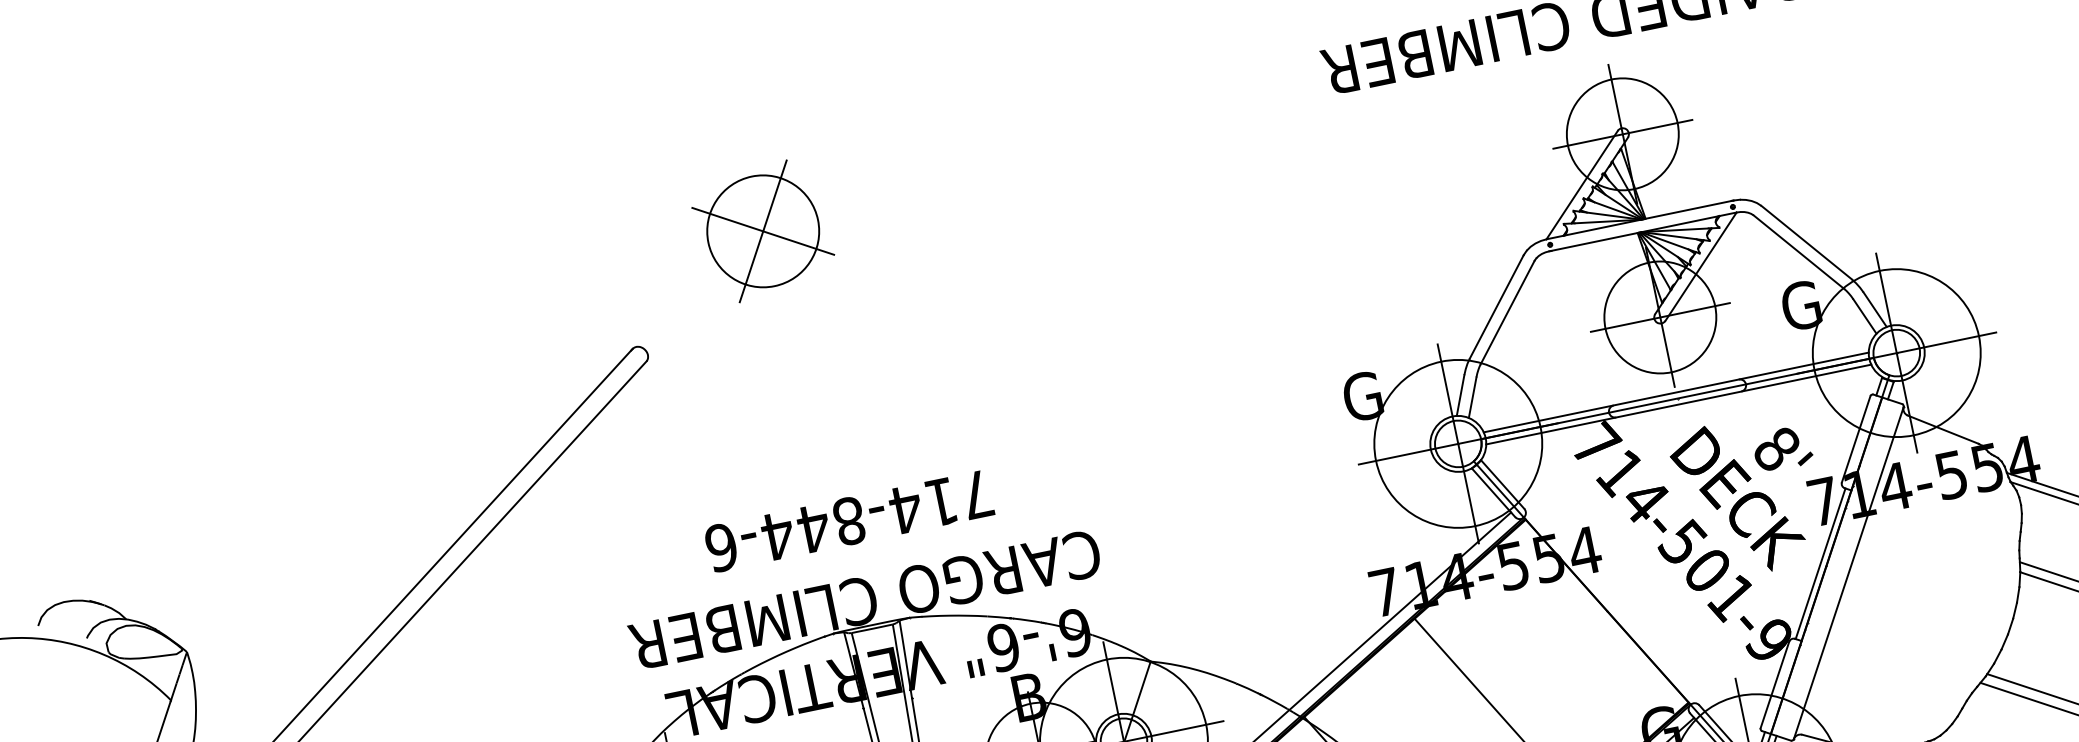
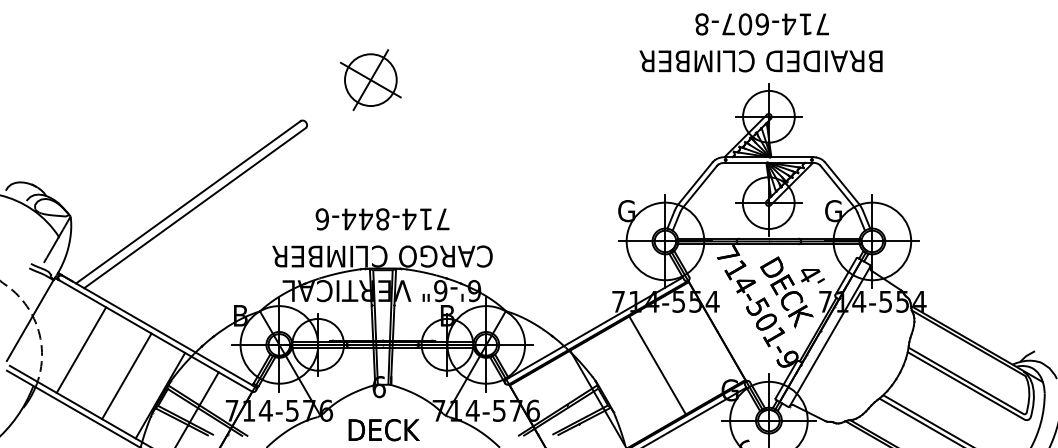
text: (1777, 448) -> (809, 273), 8' -> 4'

